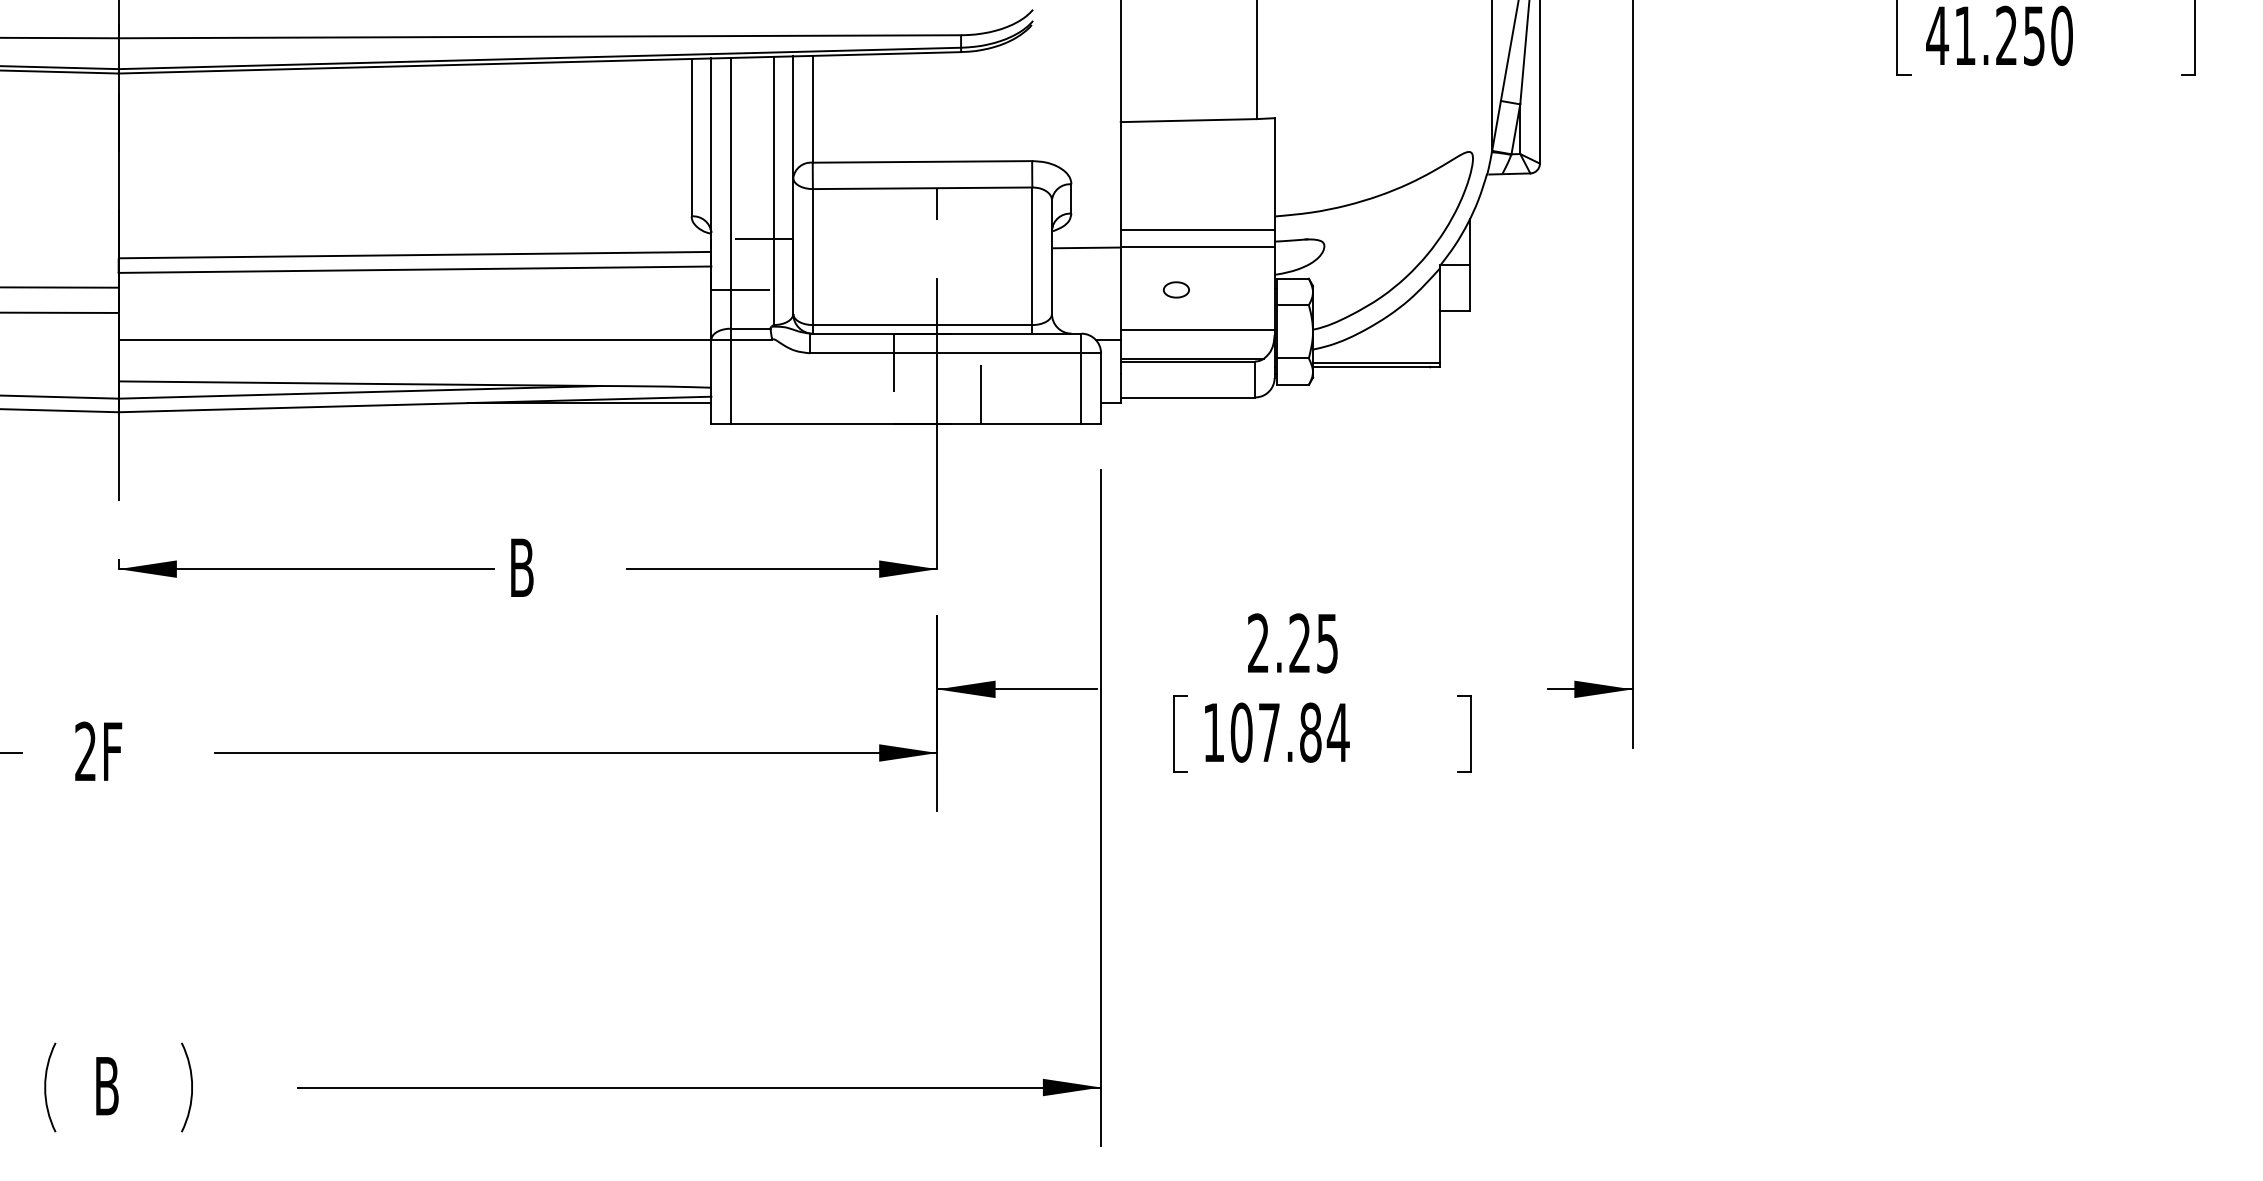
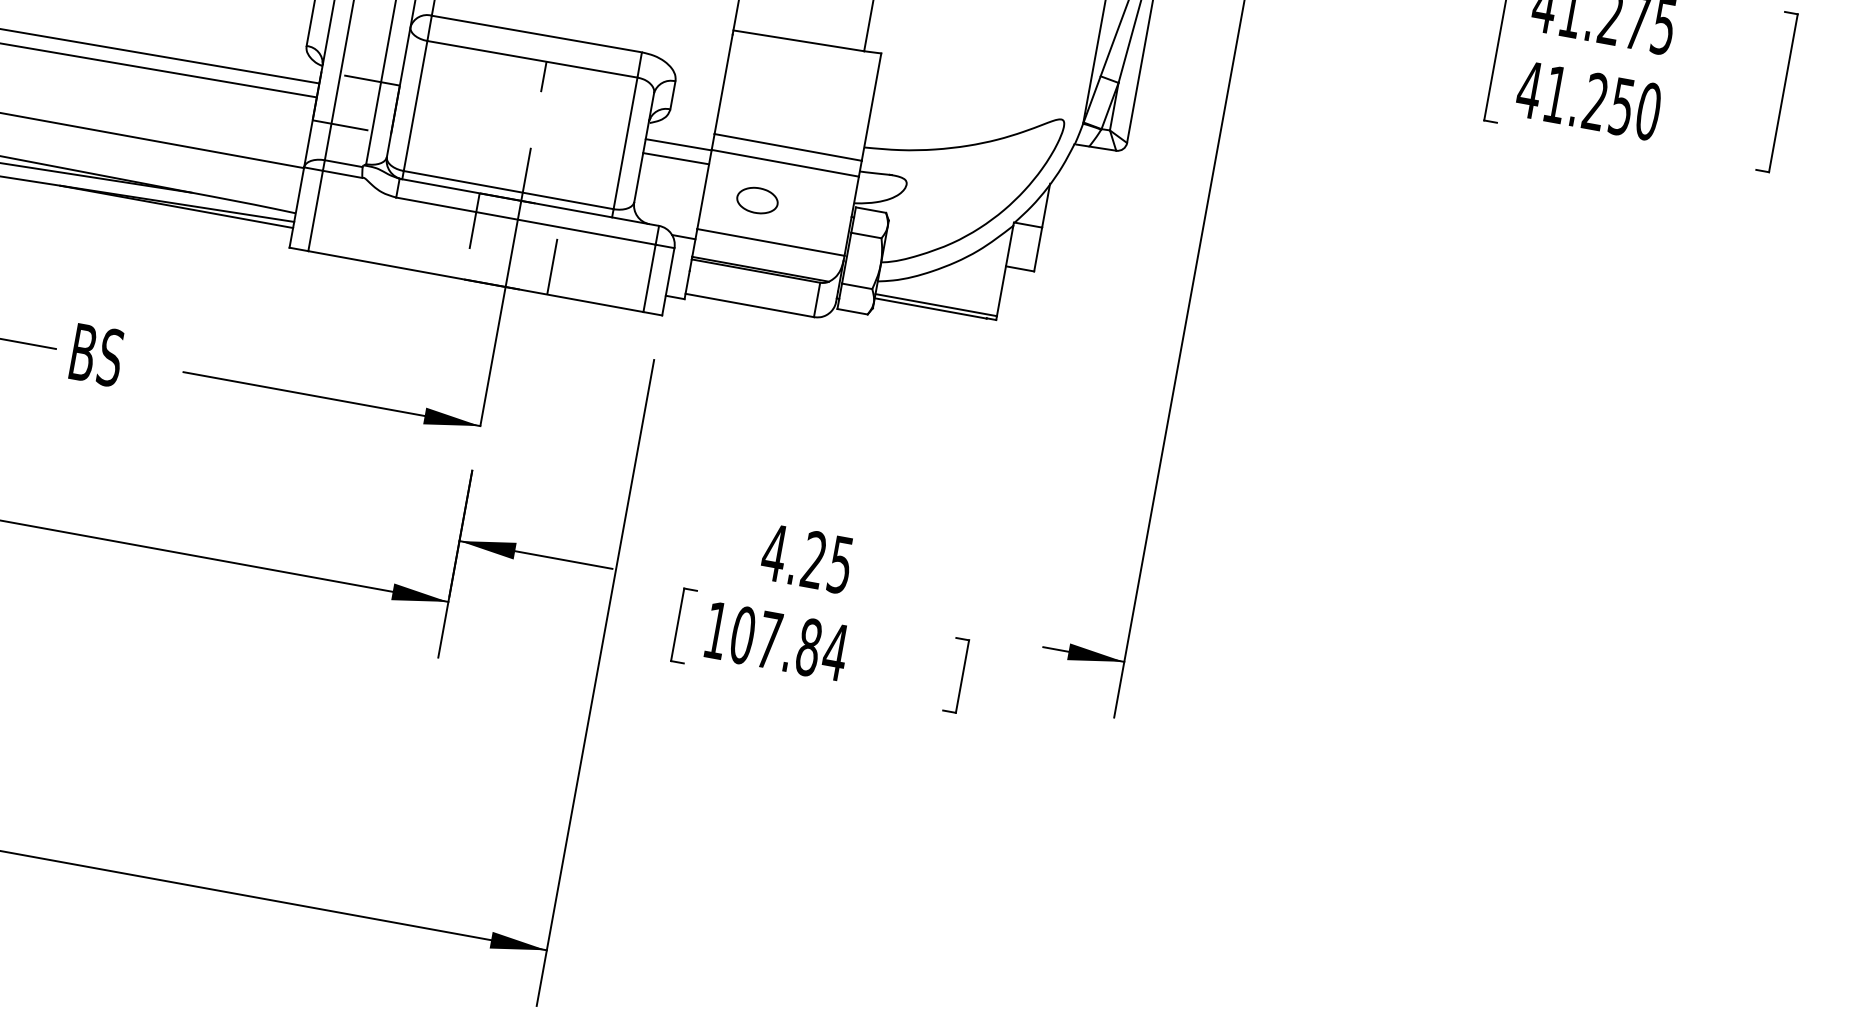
line: (1085, 262) -> (675, 158), added
part: (1176, 289) -> (757, 200), size x1.67
text: (550, 567) -> (110, 357), B -> BS
text: (1258, 642) -> (774, 552), 2.25 -> 4.25

